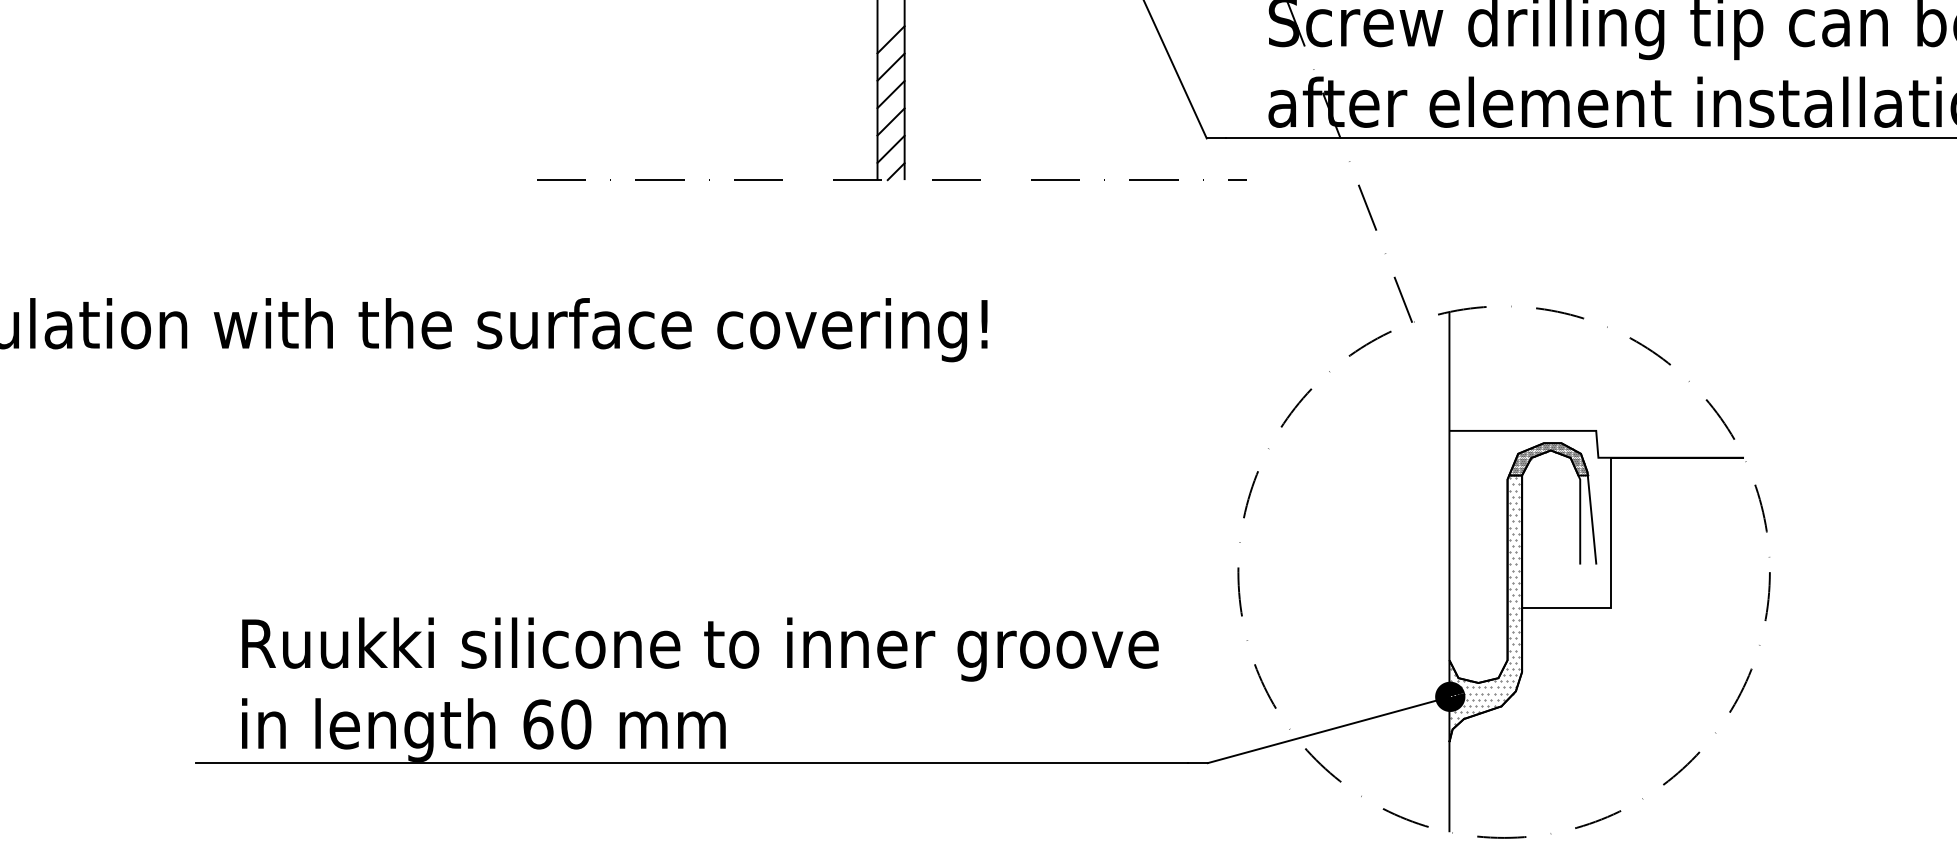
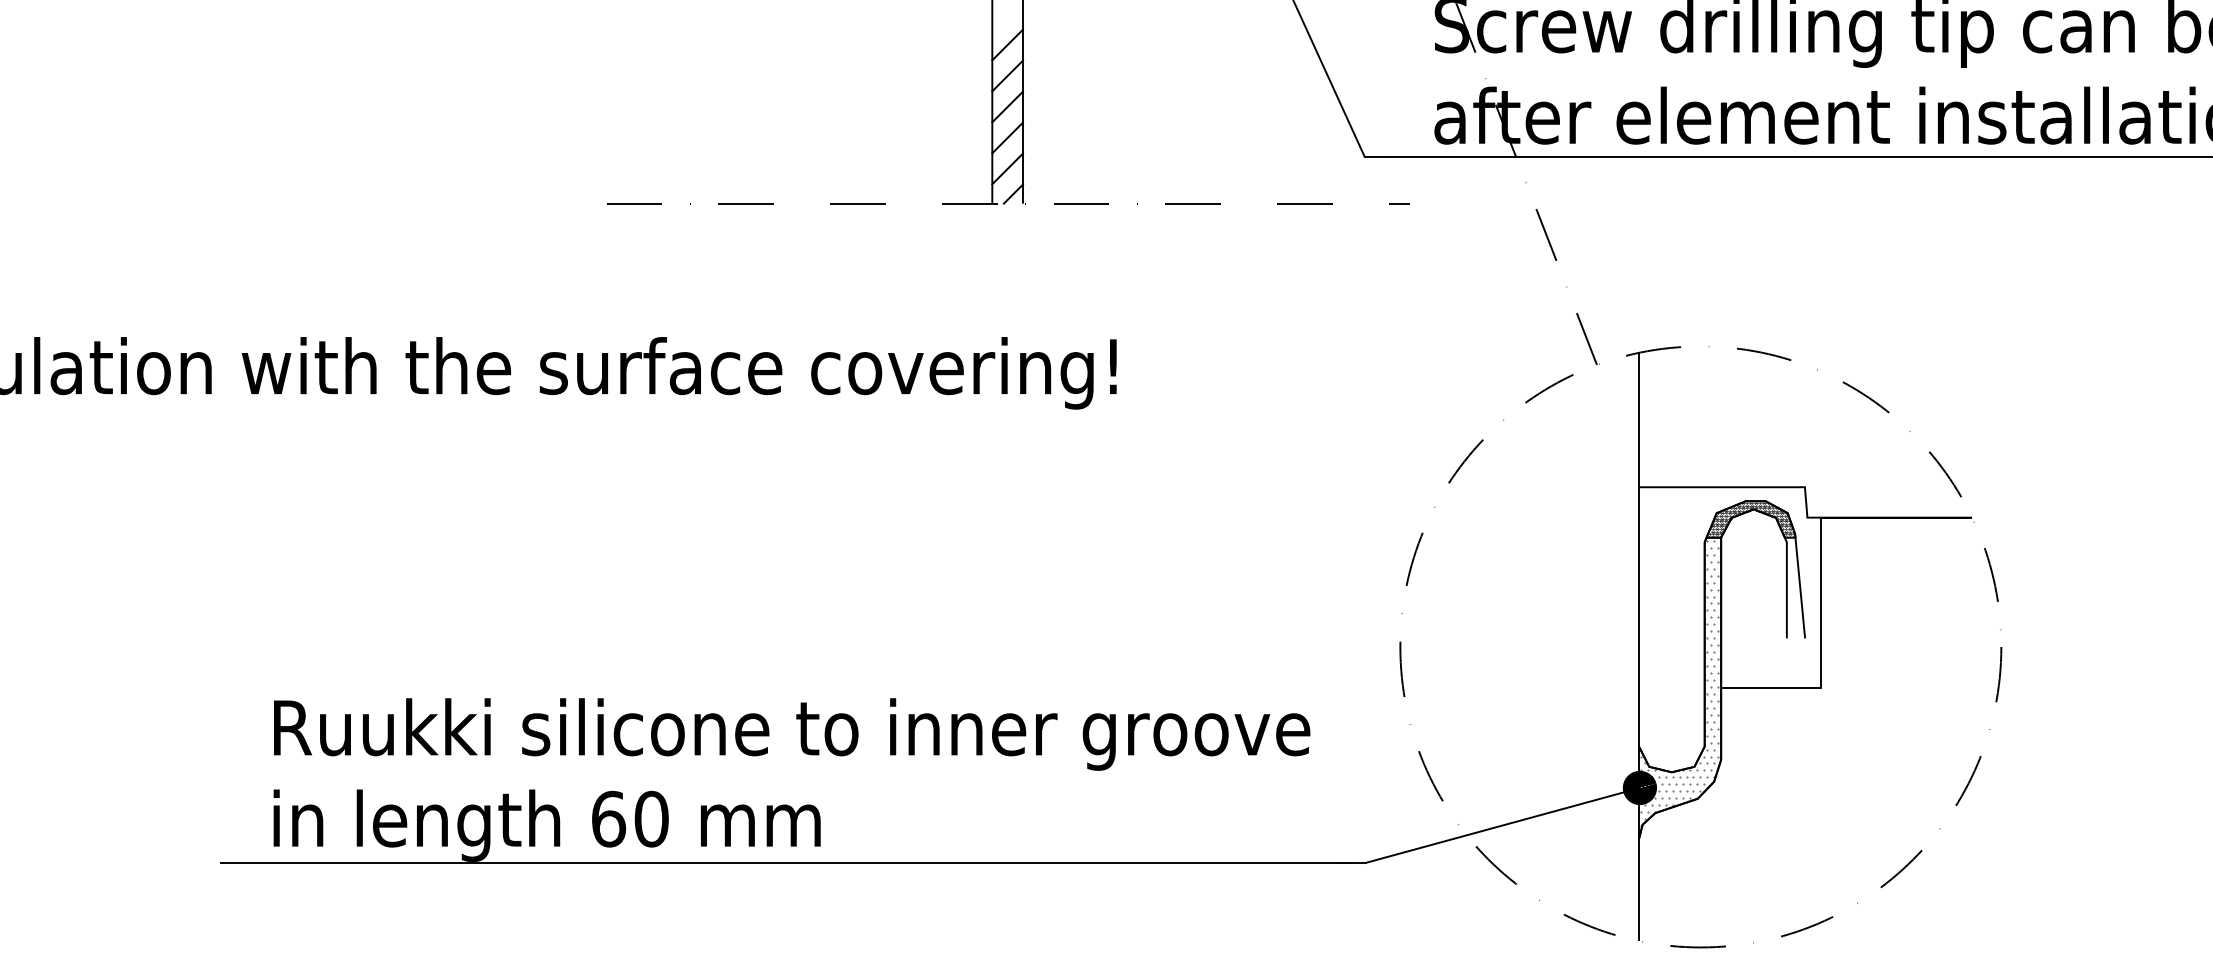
hatch: (1549, 459) -> (1752, 519), added

